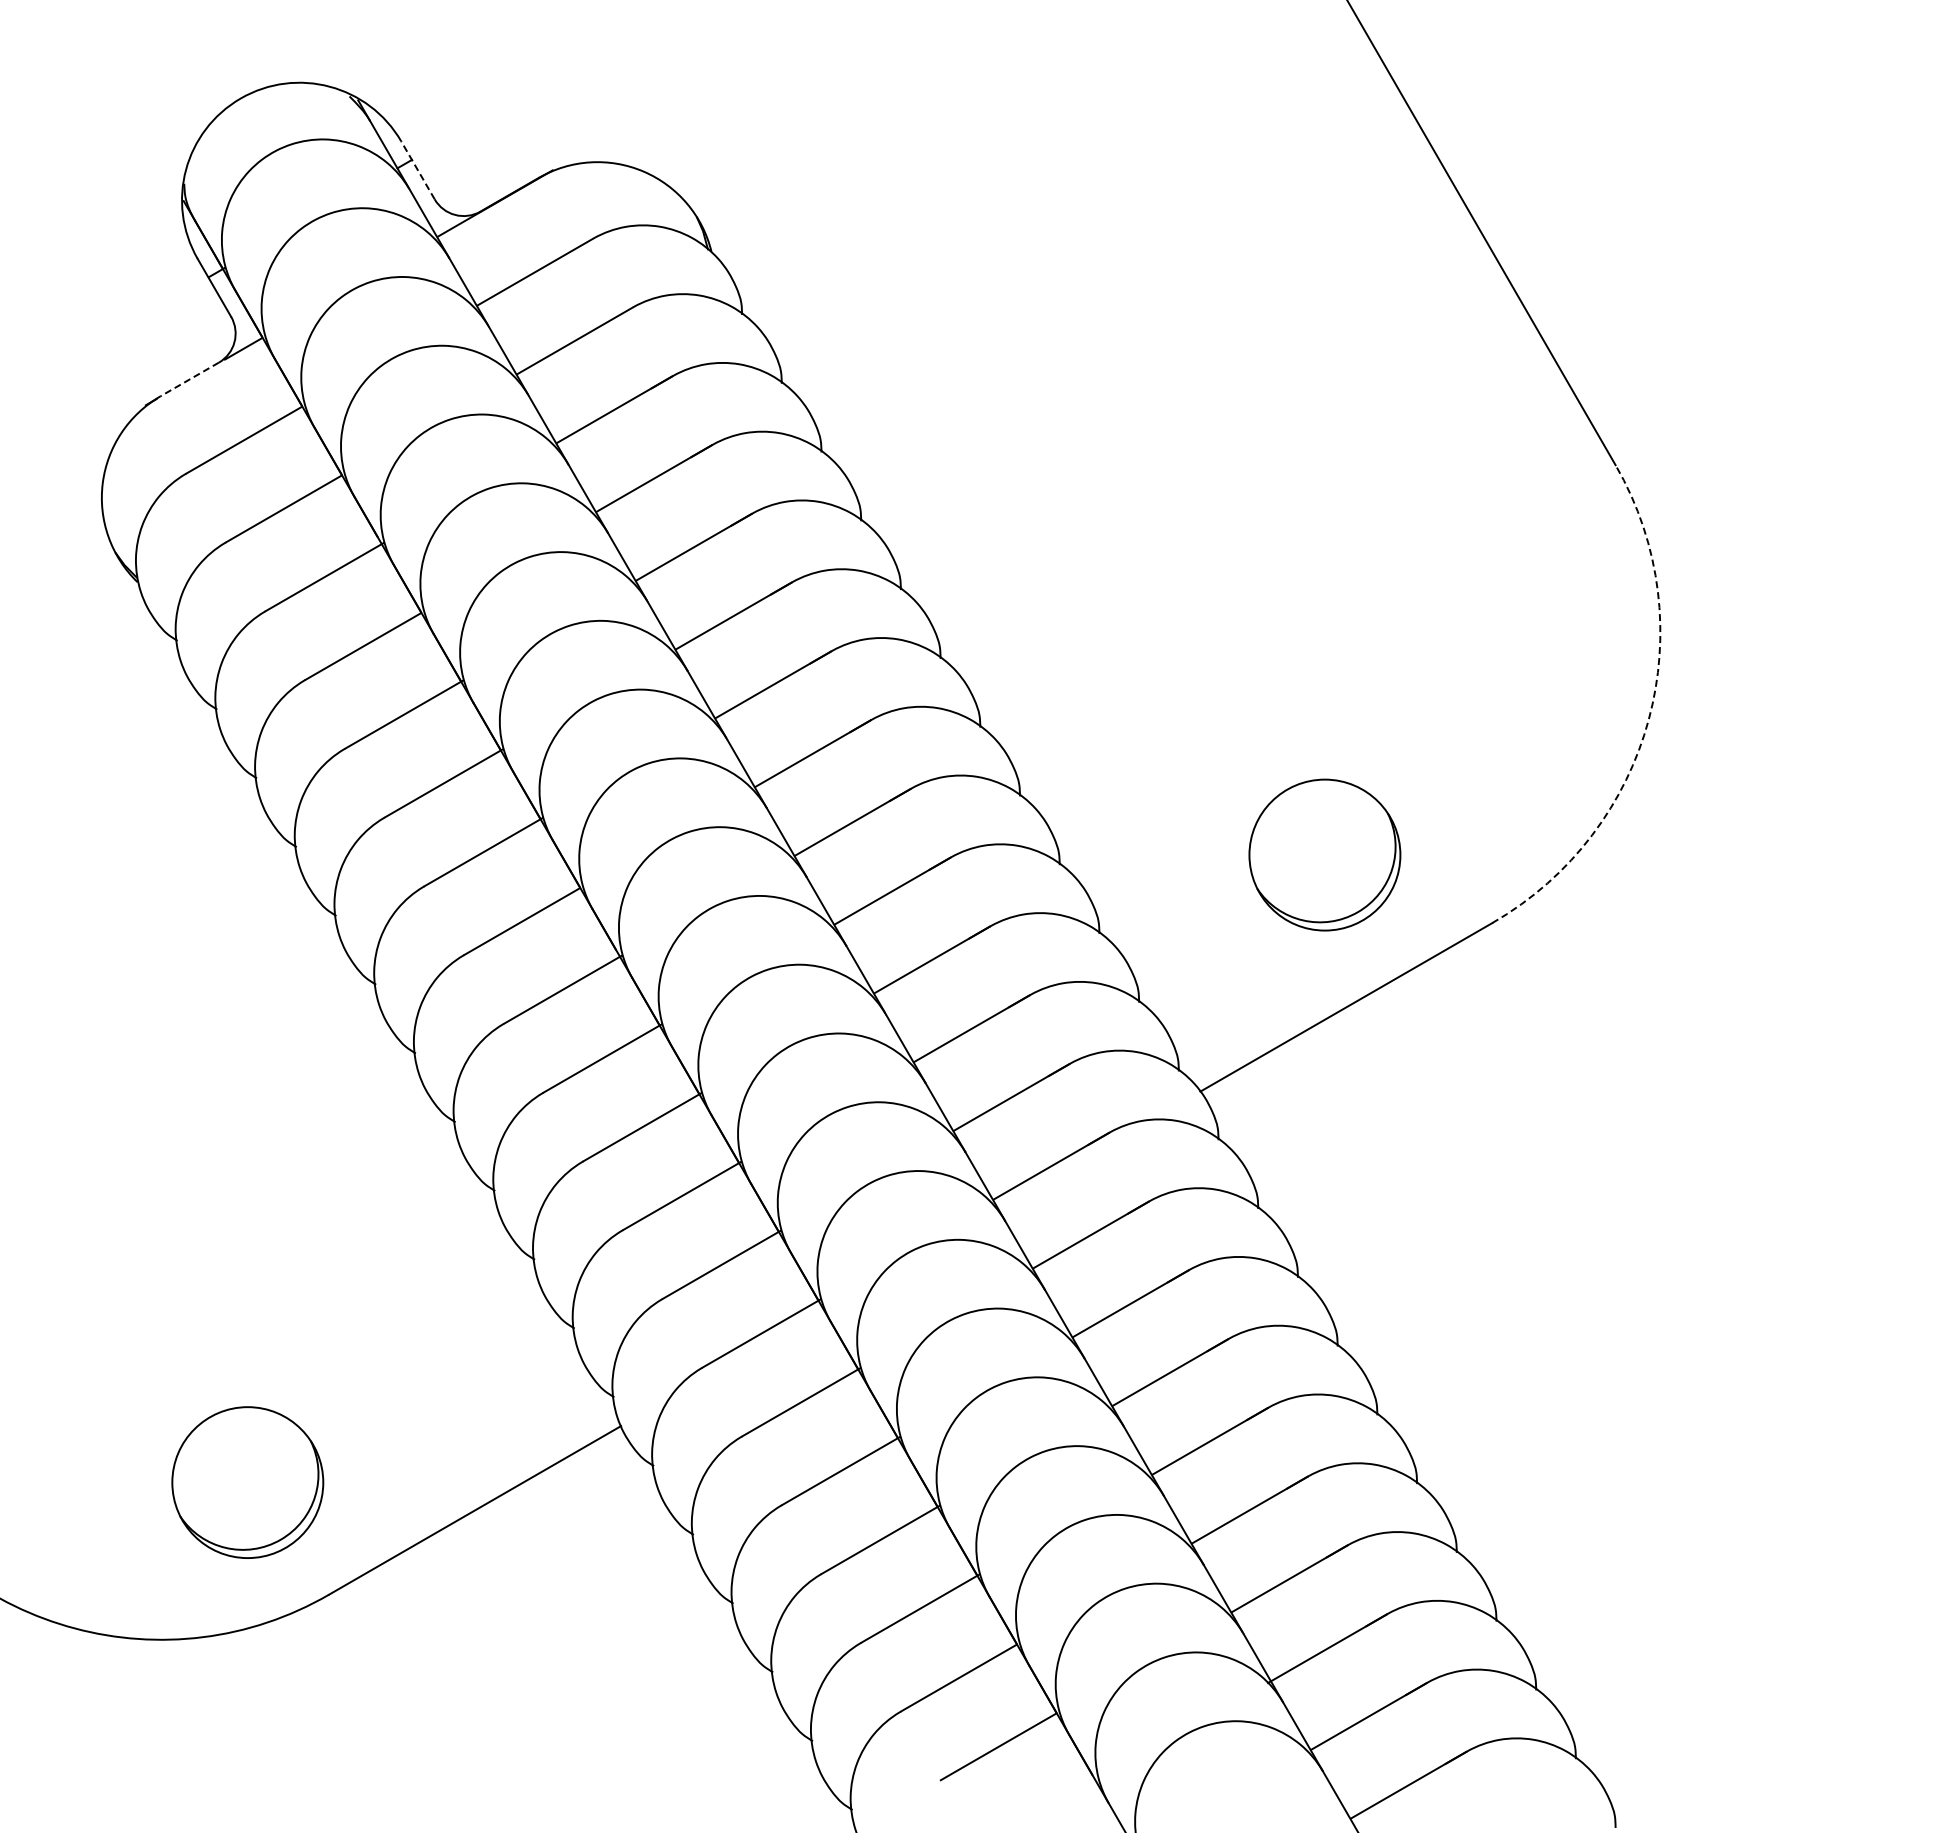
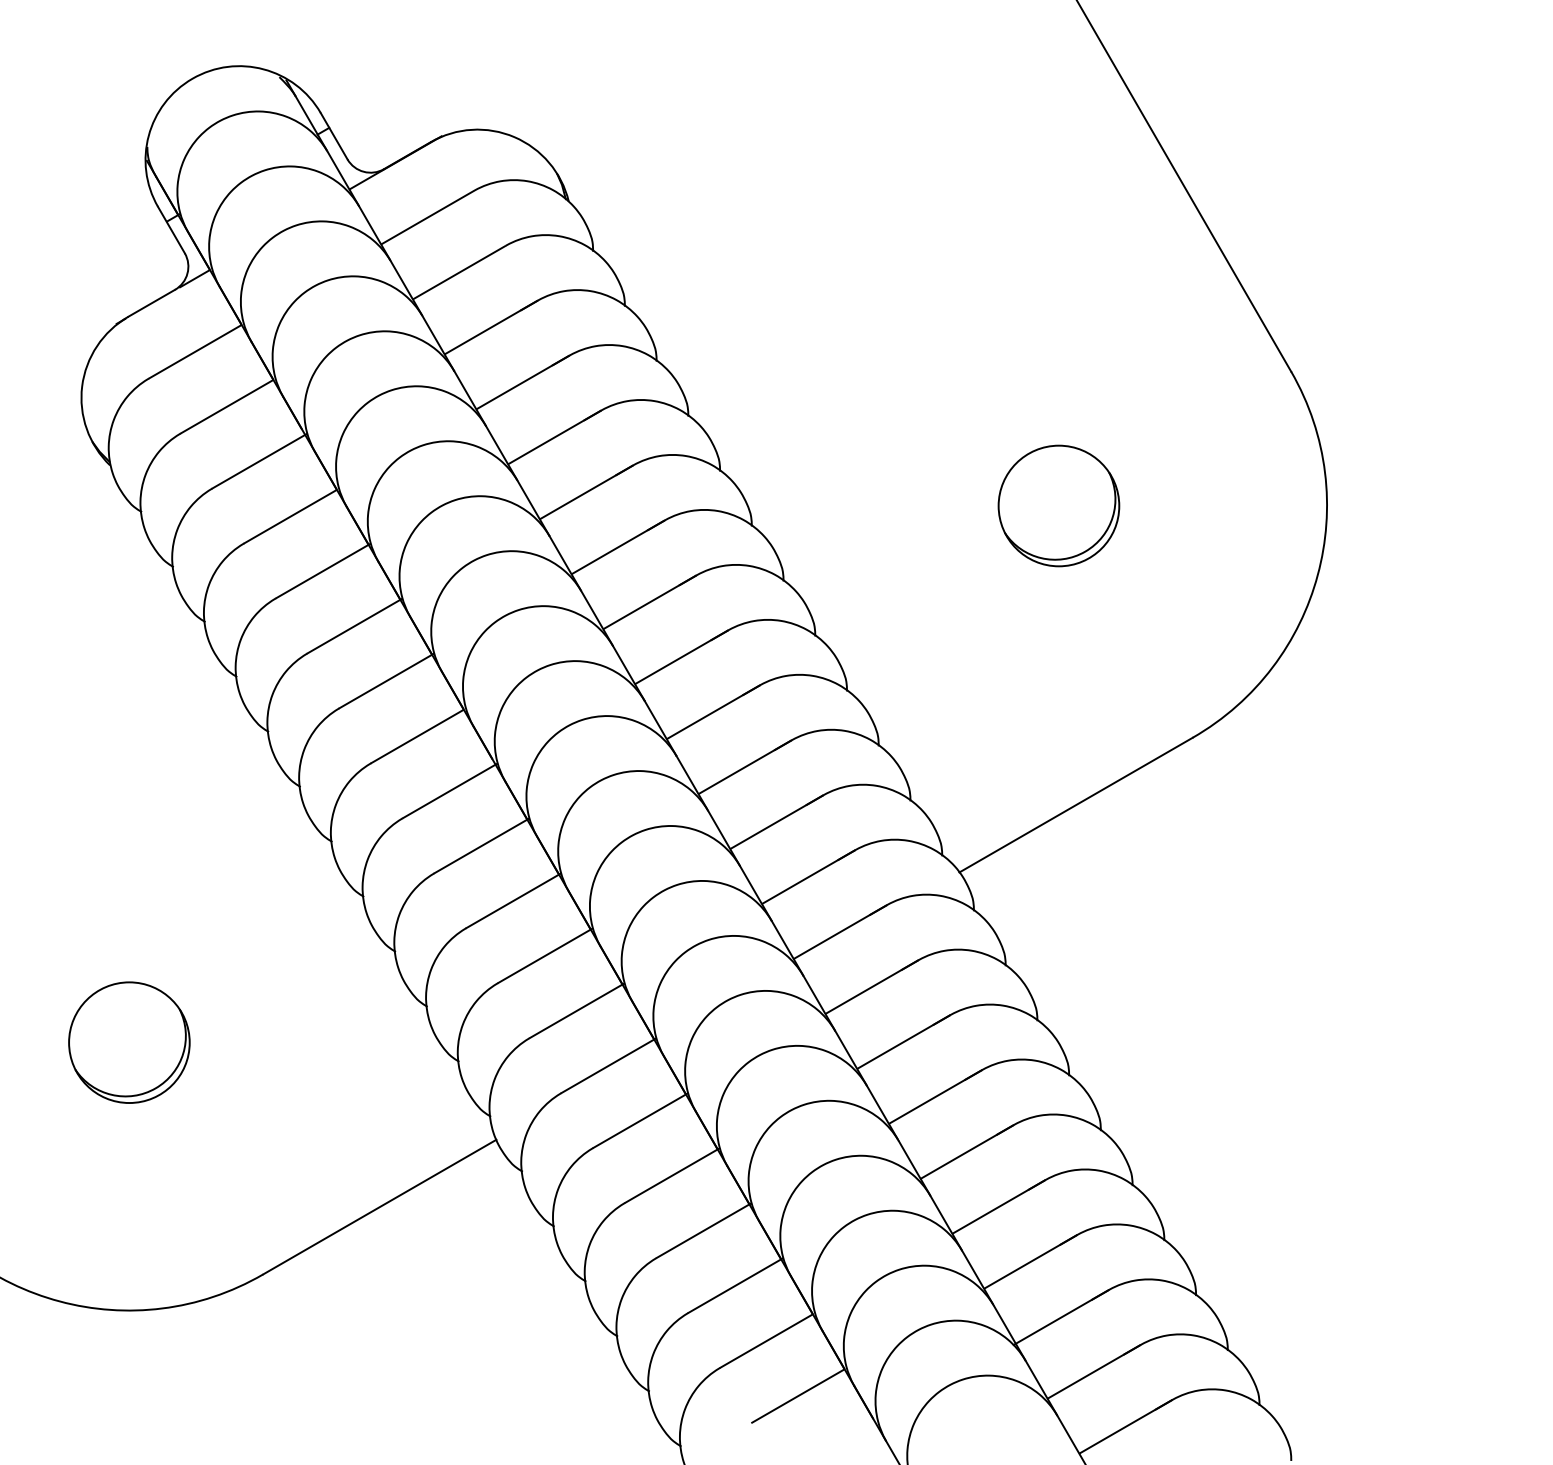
line: (417, 170) -> (333, 136), dashed -> solid
line: (189, 379) -> (151, 303), dashed -> solid
arc: (1648, 719) -> (1317, 575), dashed -> solid
part: (1324, 854) -> (1058, 505), moved
part: (247, 1482) -> (129, 1042), moved

